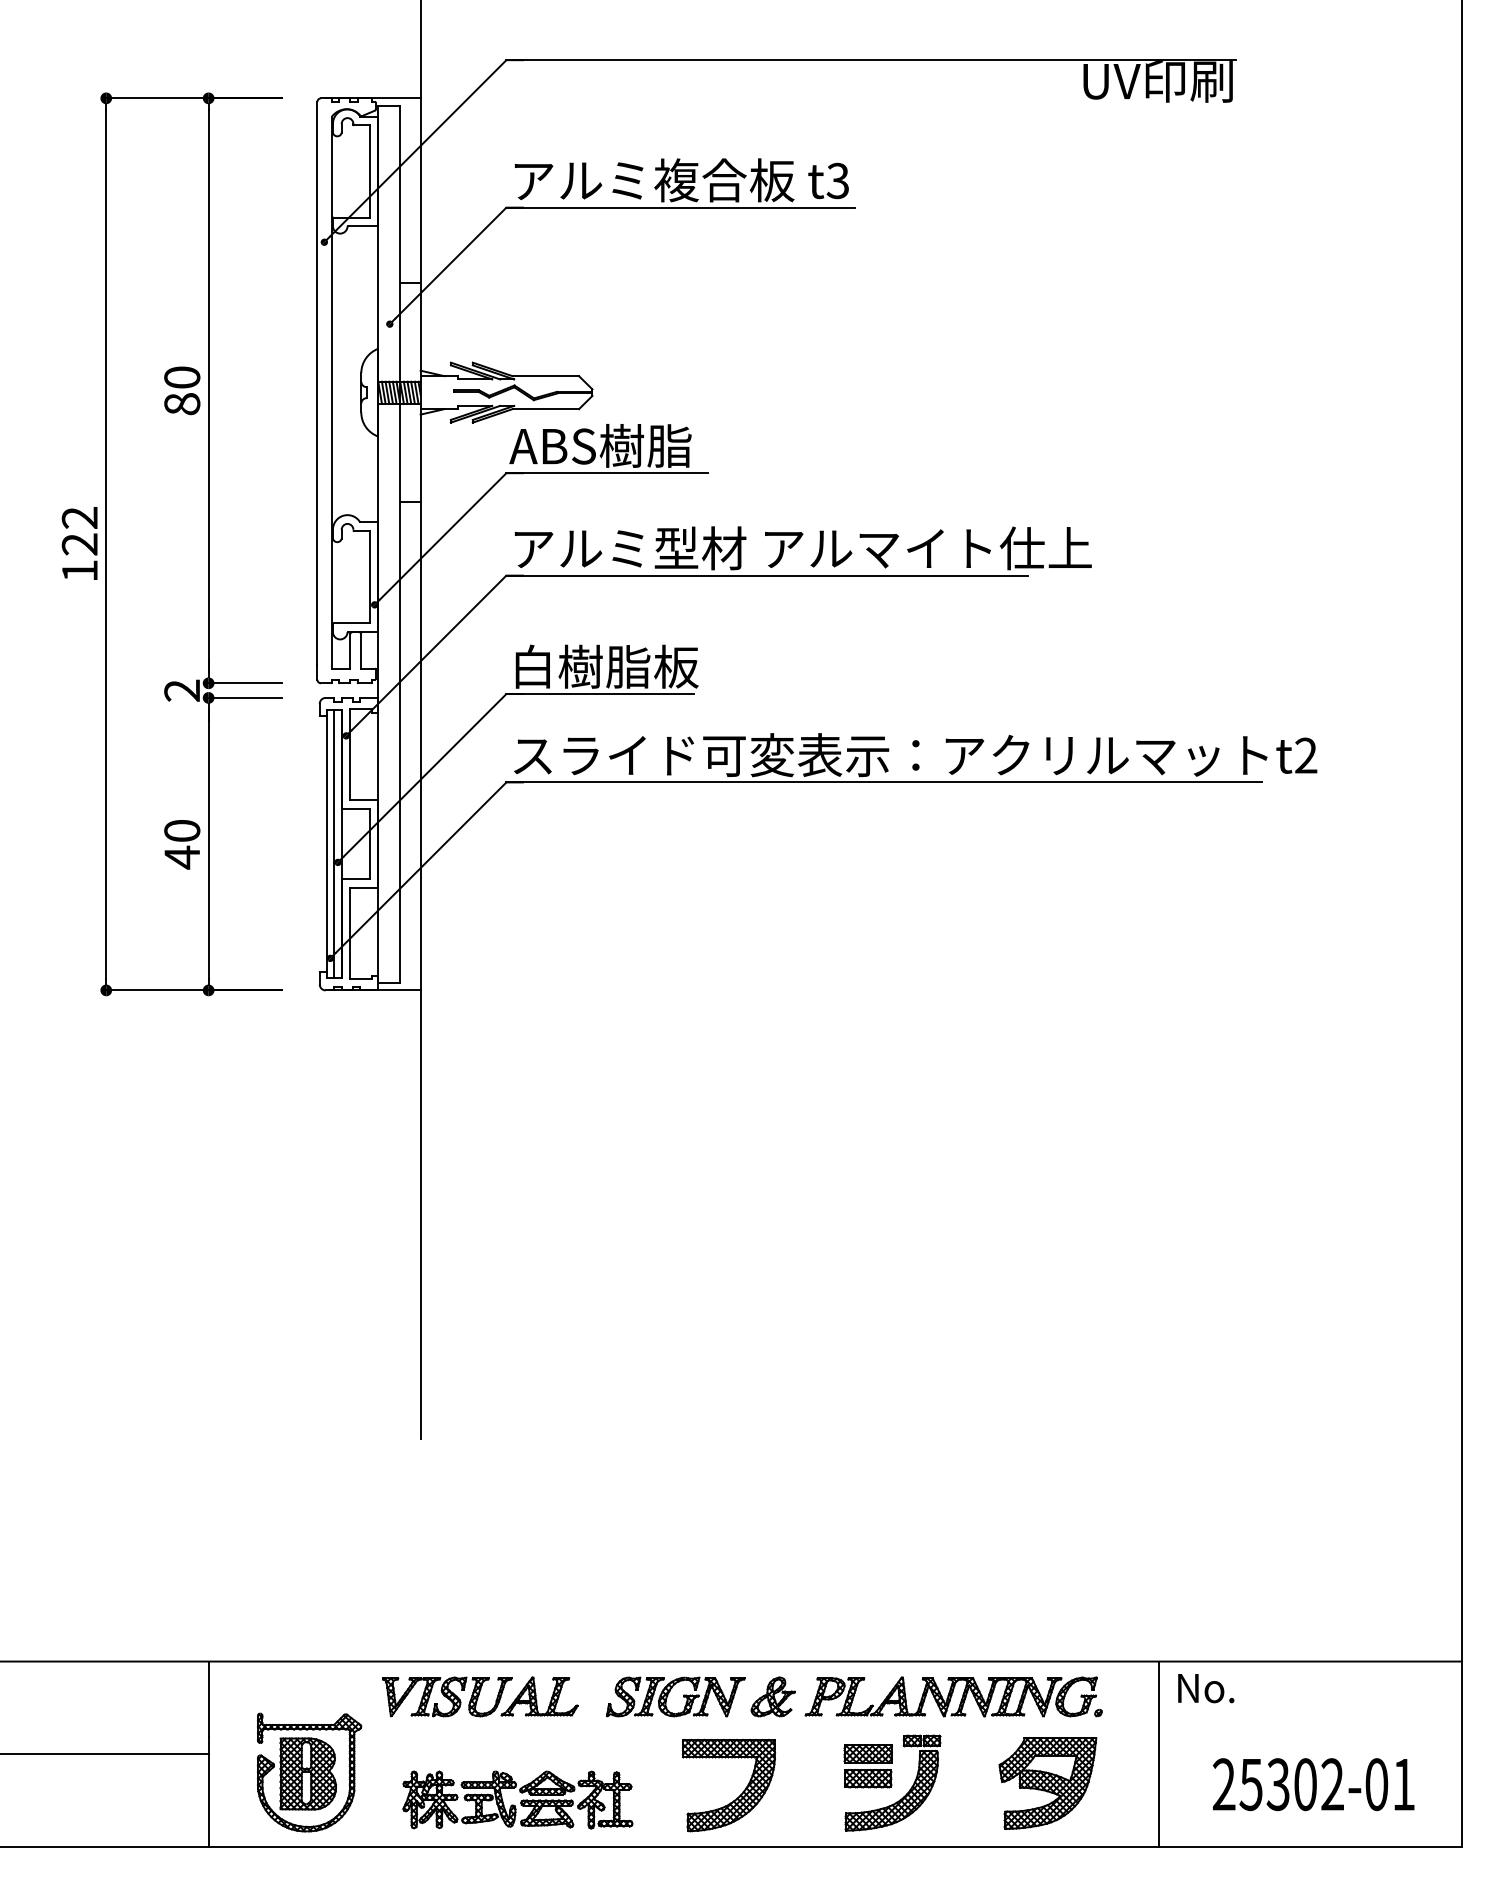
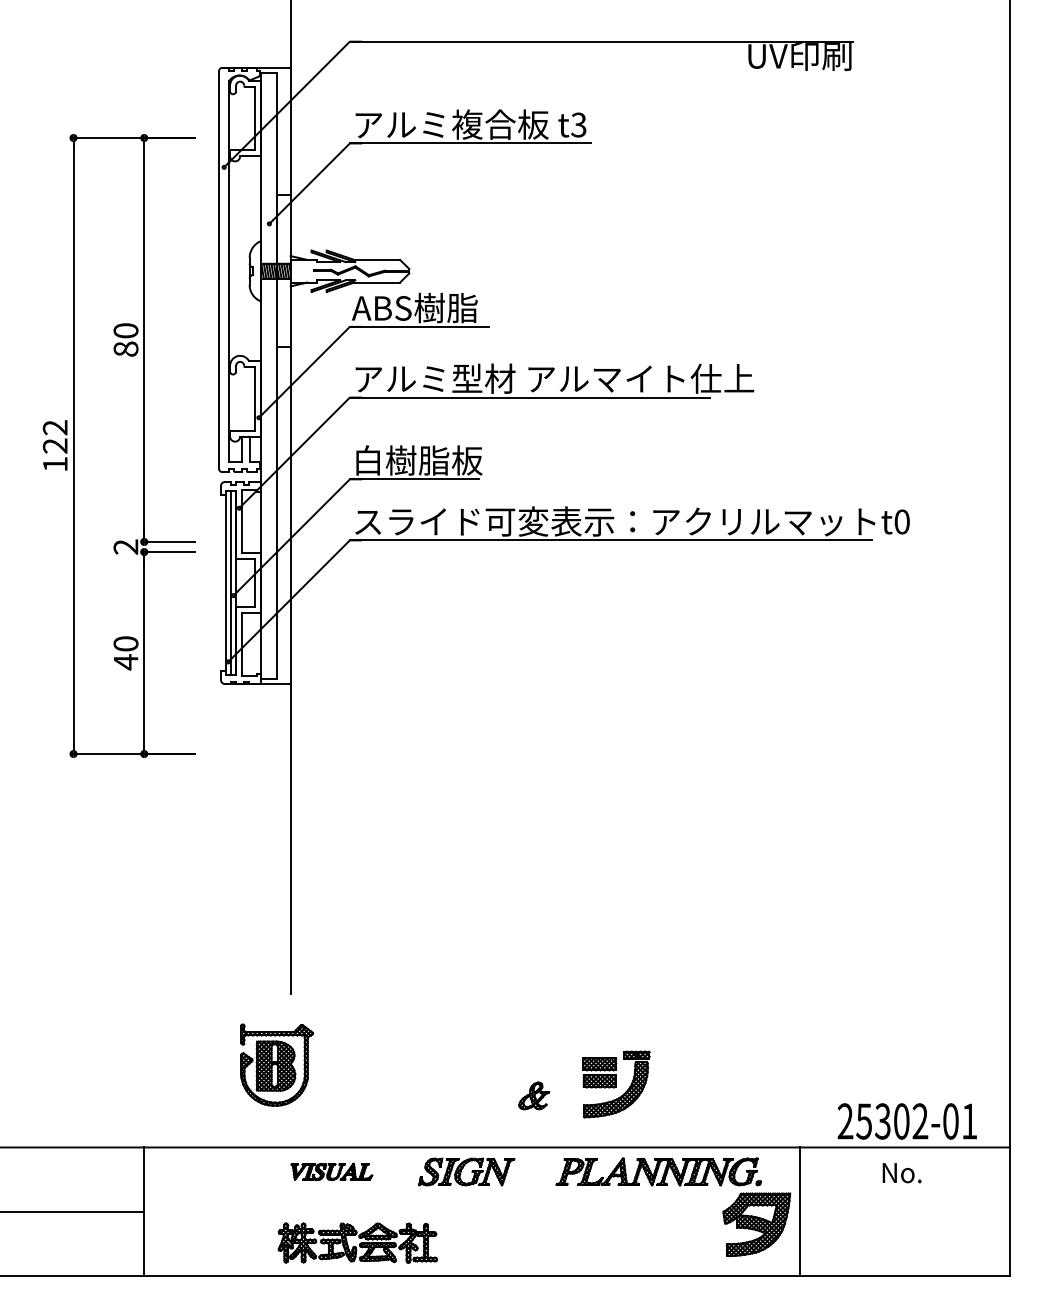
part: (207, 543) -> (143, 445), moved
text: (1305, 755) -> (901, 521), t2 -> t0
text: (1205, 1689) -> (901, 1173), moved
part: (479, 1696) -> (331, 1171), size x0.6
part: (772, 1696) -> (533, 1095), moved
part: (308, 1771) -> (276, 1064), moved
part: (892, 1783) -> (616, 1084), moved
part: (1047, 1783) -> (756, 1224), moved
text: (1312, 1784) -> (906, 1121), moved
part: (739, 1794) -> (510, 1239), removed

